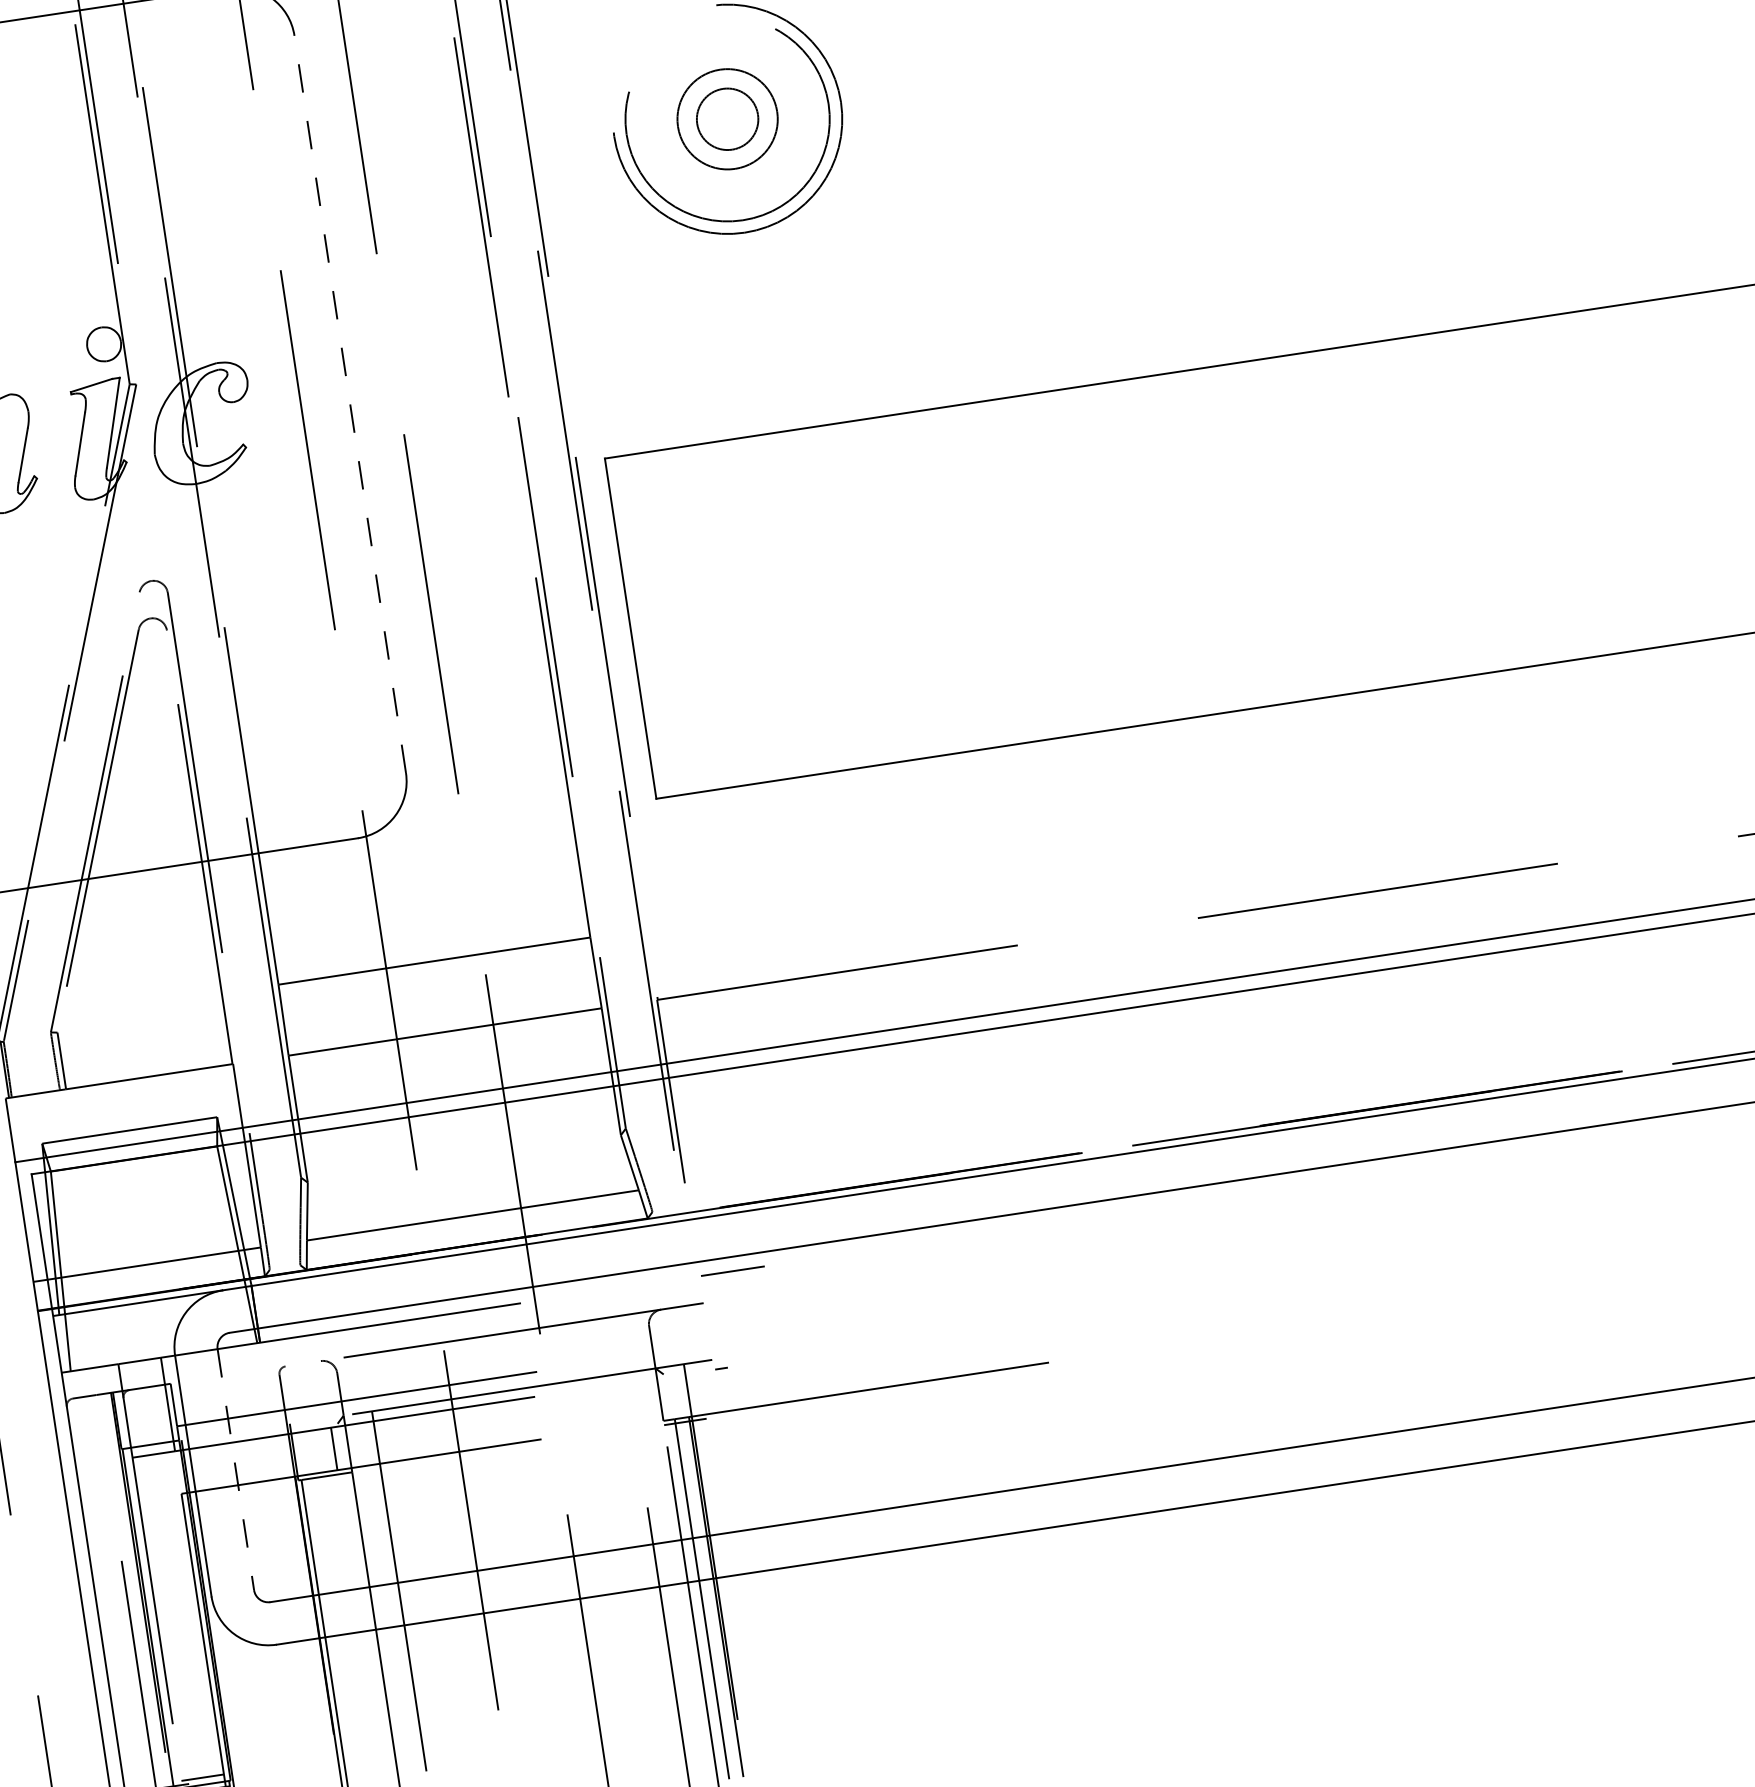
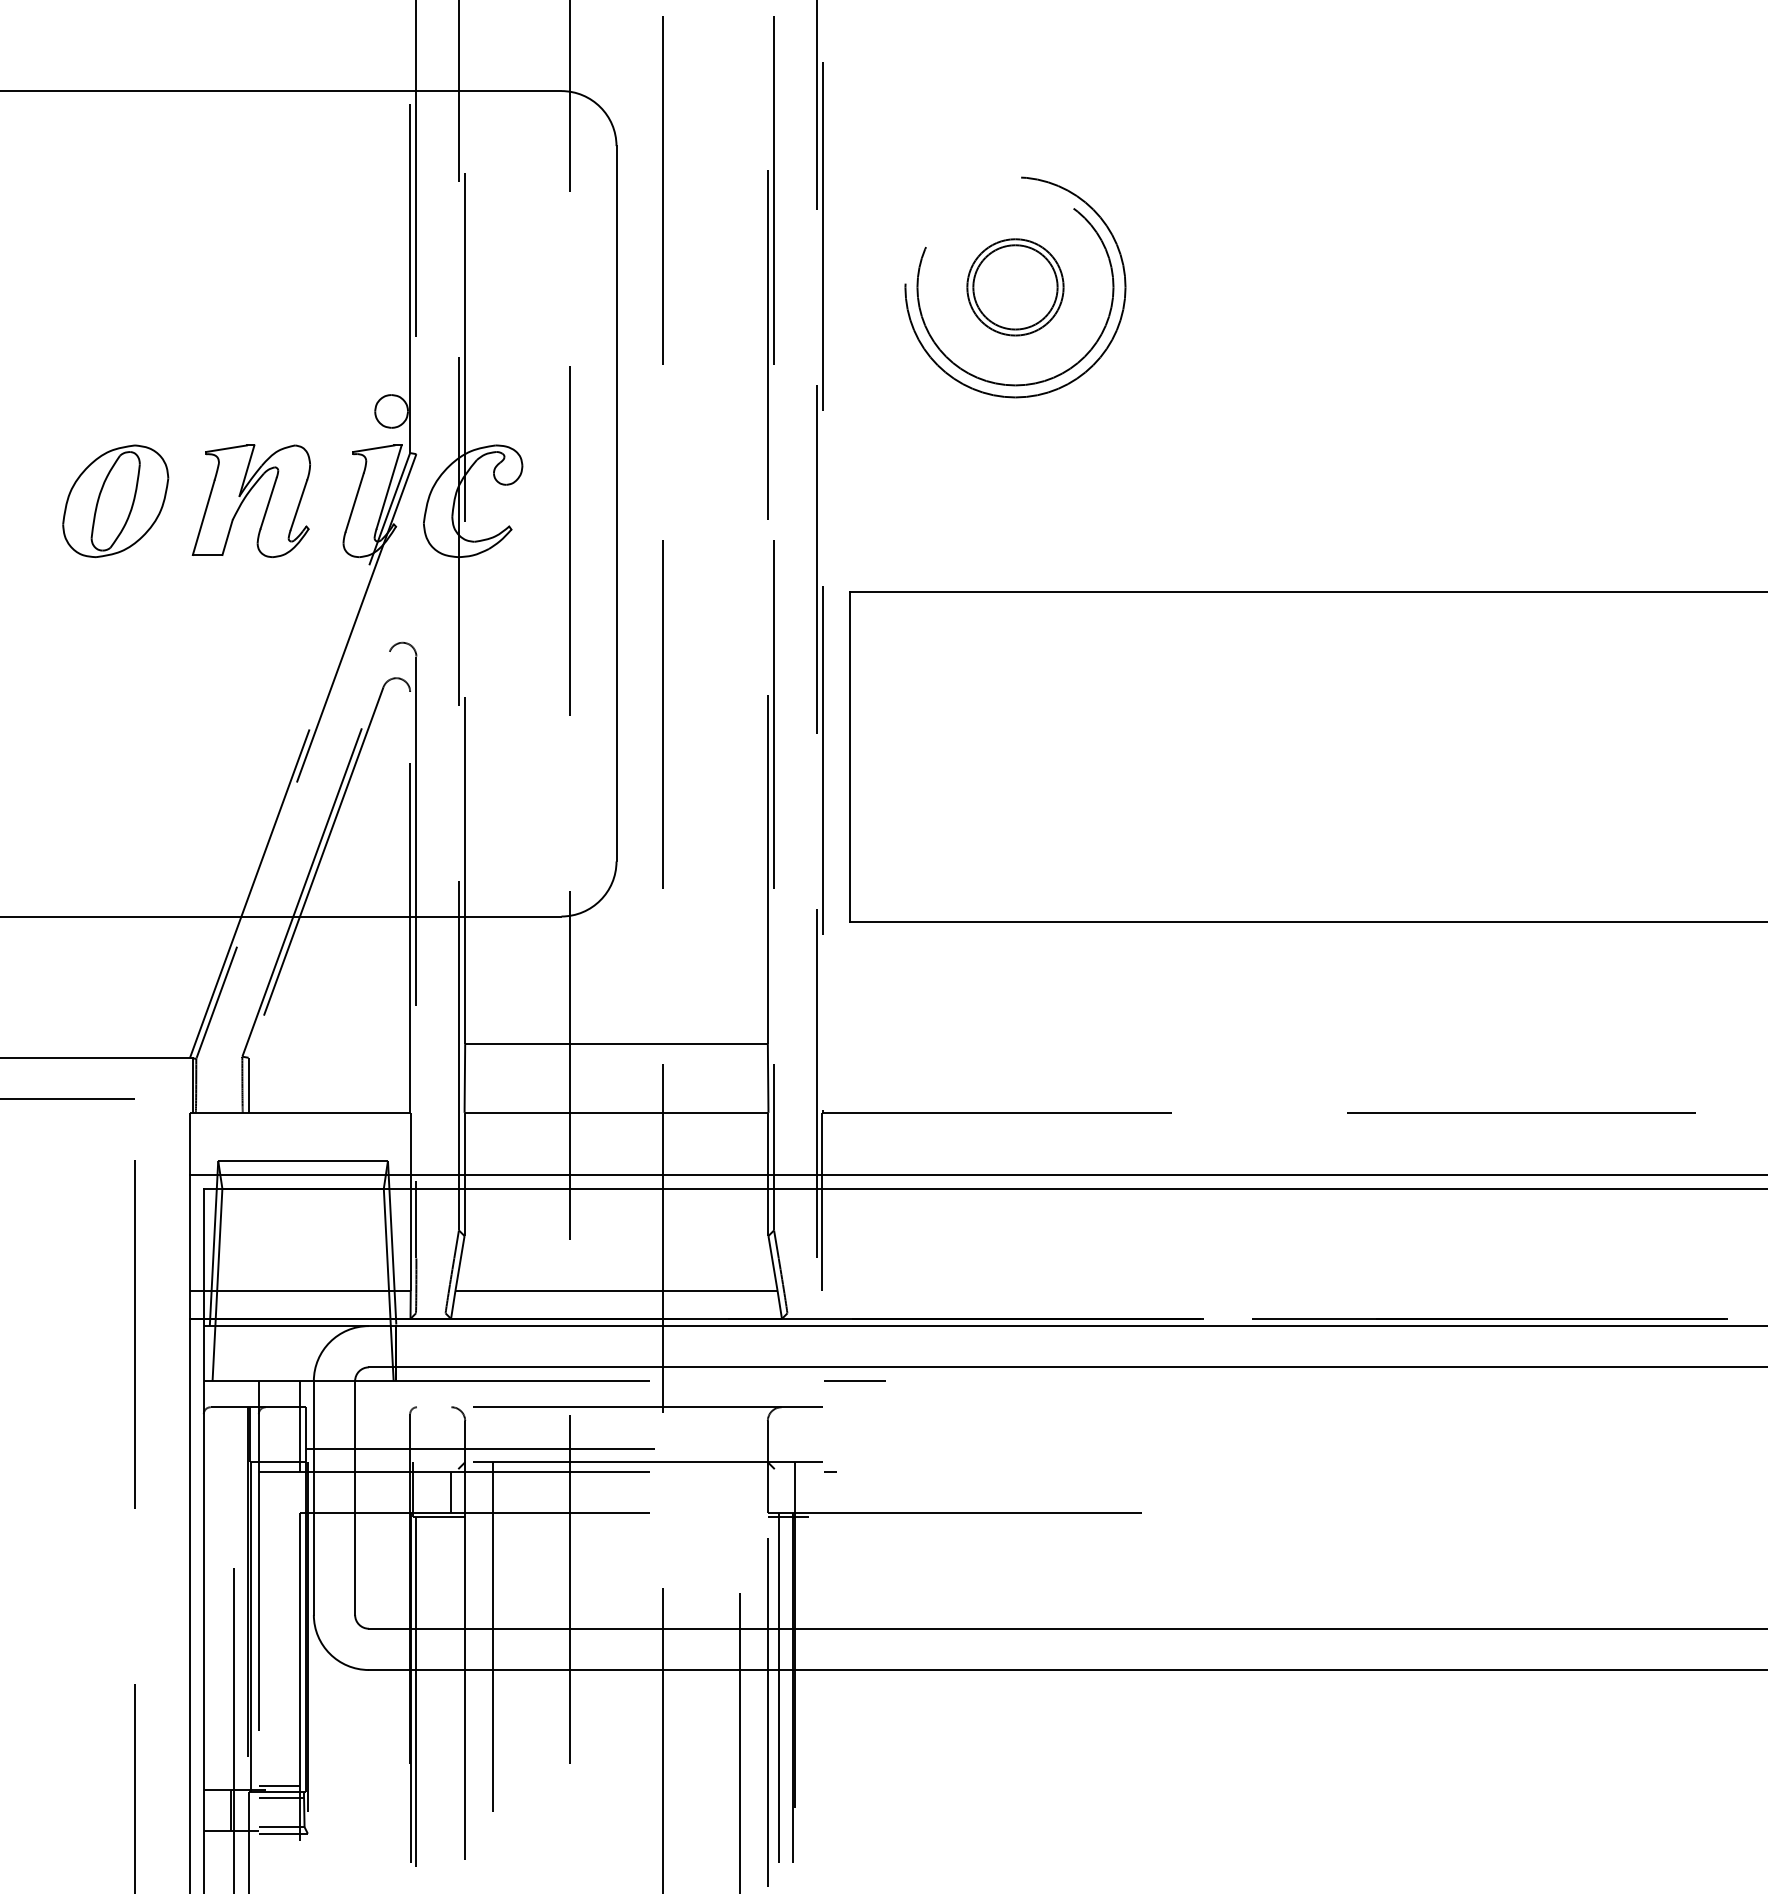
circle: (727, 119) -> (1015, 287), size x1.43
line: (350, 404) -> (616, 503), dashed -> solid
line: (236, 1470) -> (355, 1498), dashed -> solid

